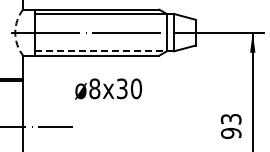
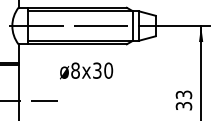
arc: (15, 32) -> (12, 25), dashed -> solid
line: (101, 51) -> (80, 41), dashed -> solid
text: (231, 133) -> (184, 106), 93 -> 33

